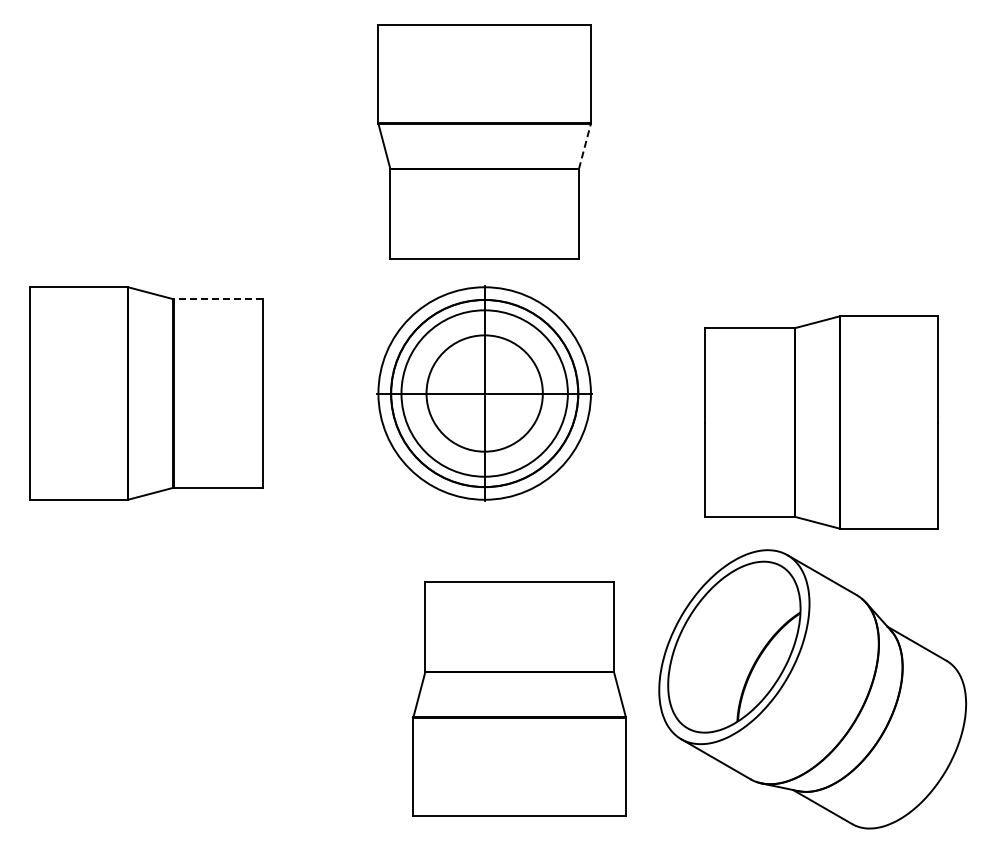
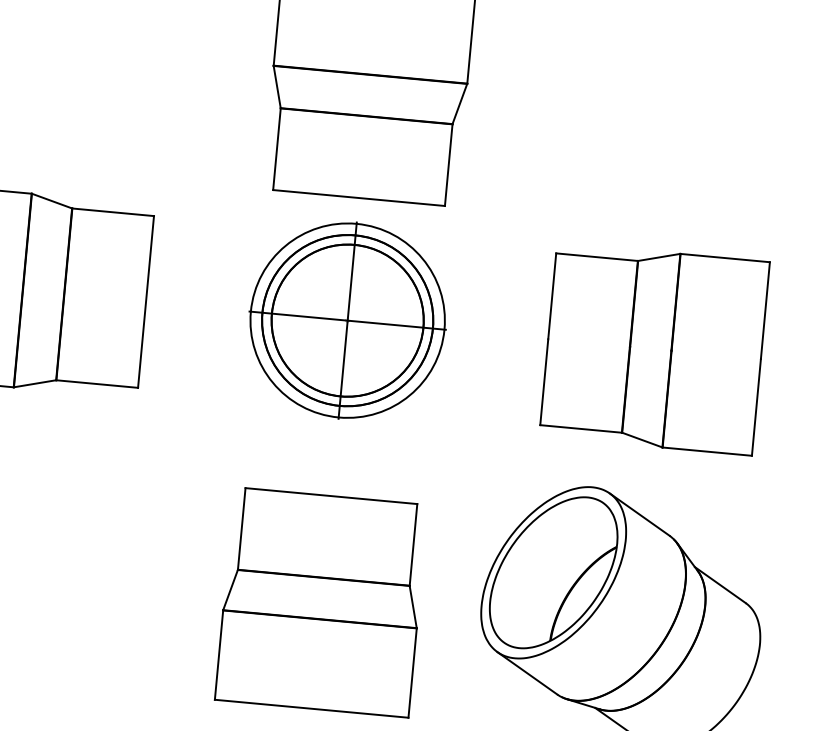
line: (585, 145) -> (460, 103), dashed -> solid
line: (218, 299) -> (113, 212), dashed -> solid
circle: (484, 393) -> (347, 320), size x1.43
part: (821, 422) -> (654, 349), moved
part: (519, 698) -> (321, 602), moved

